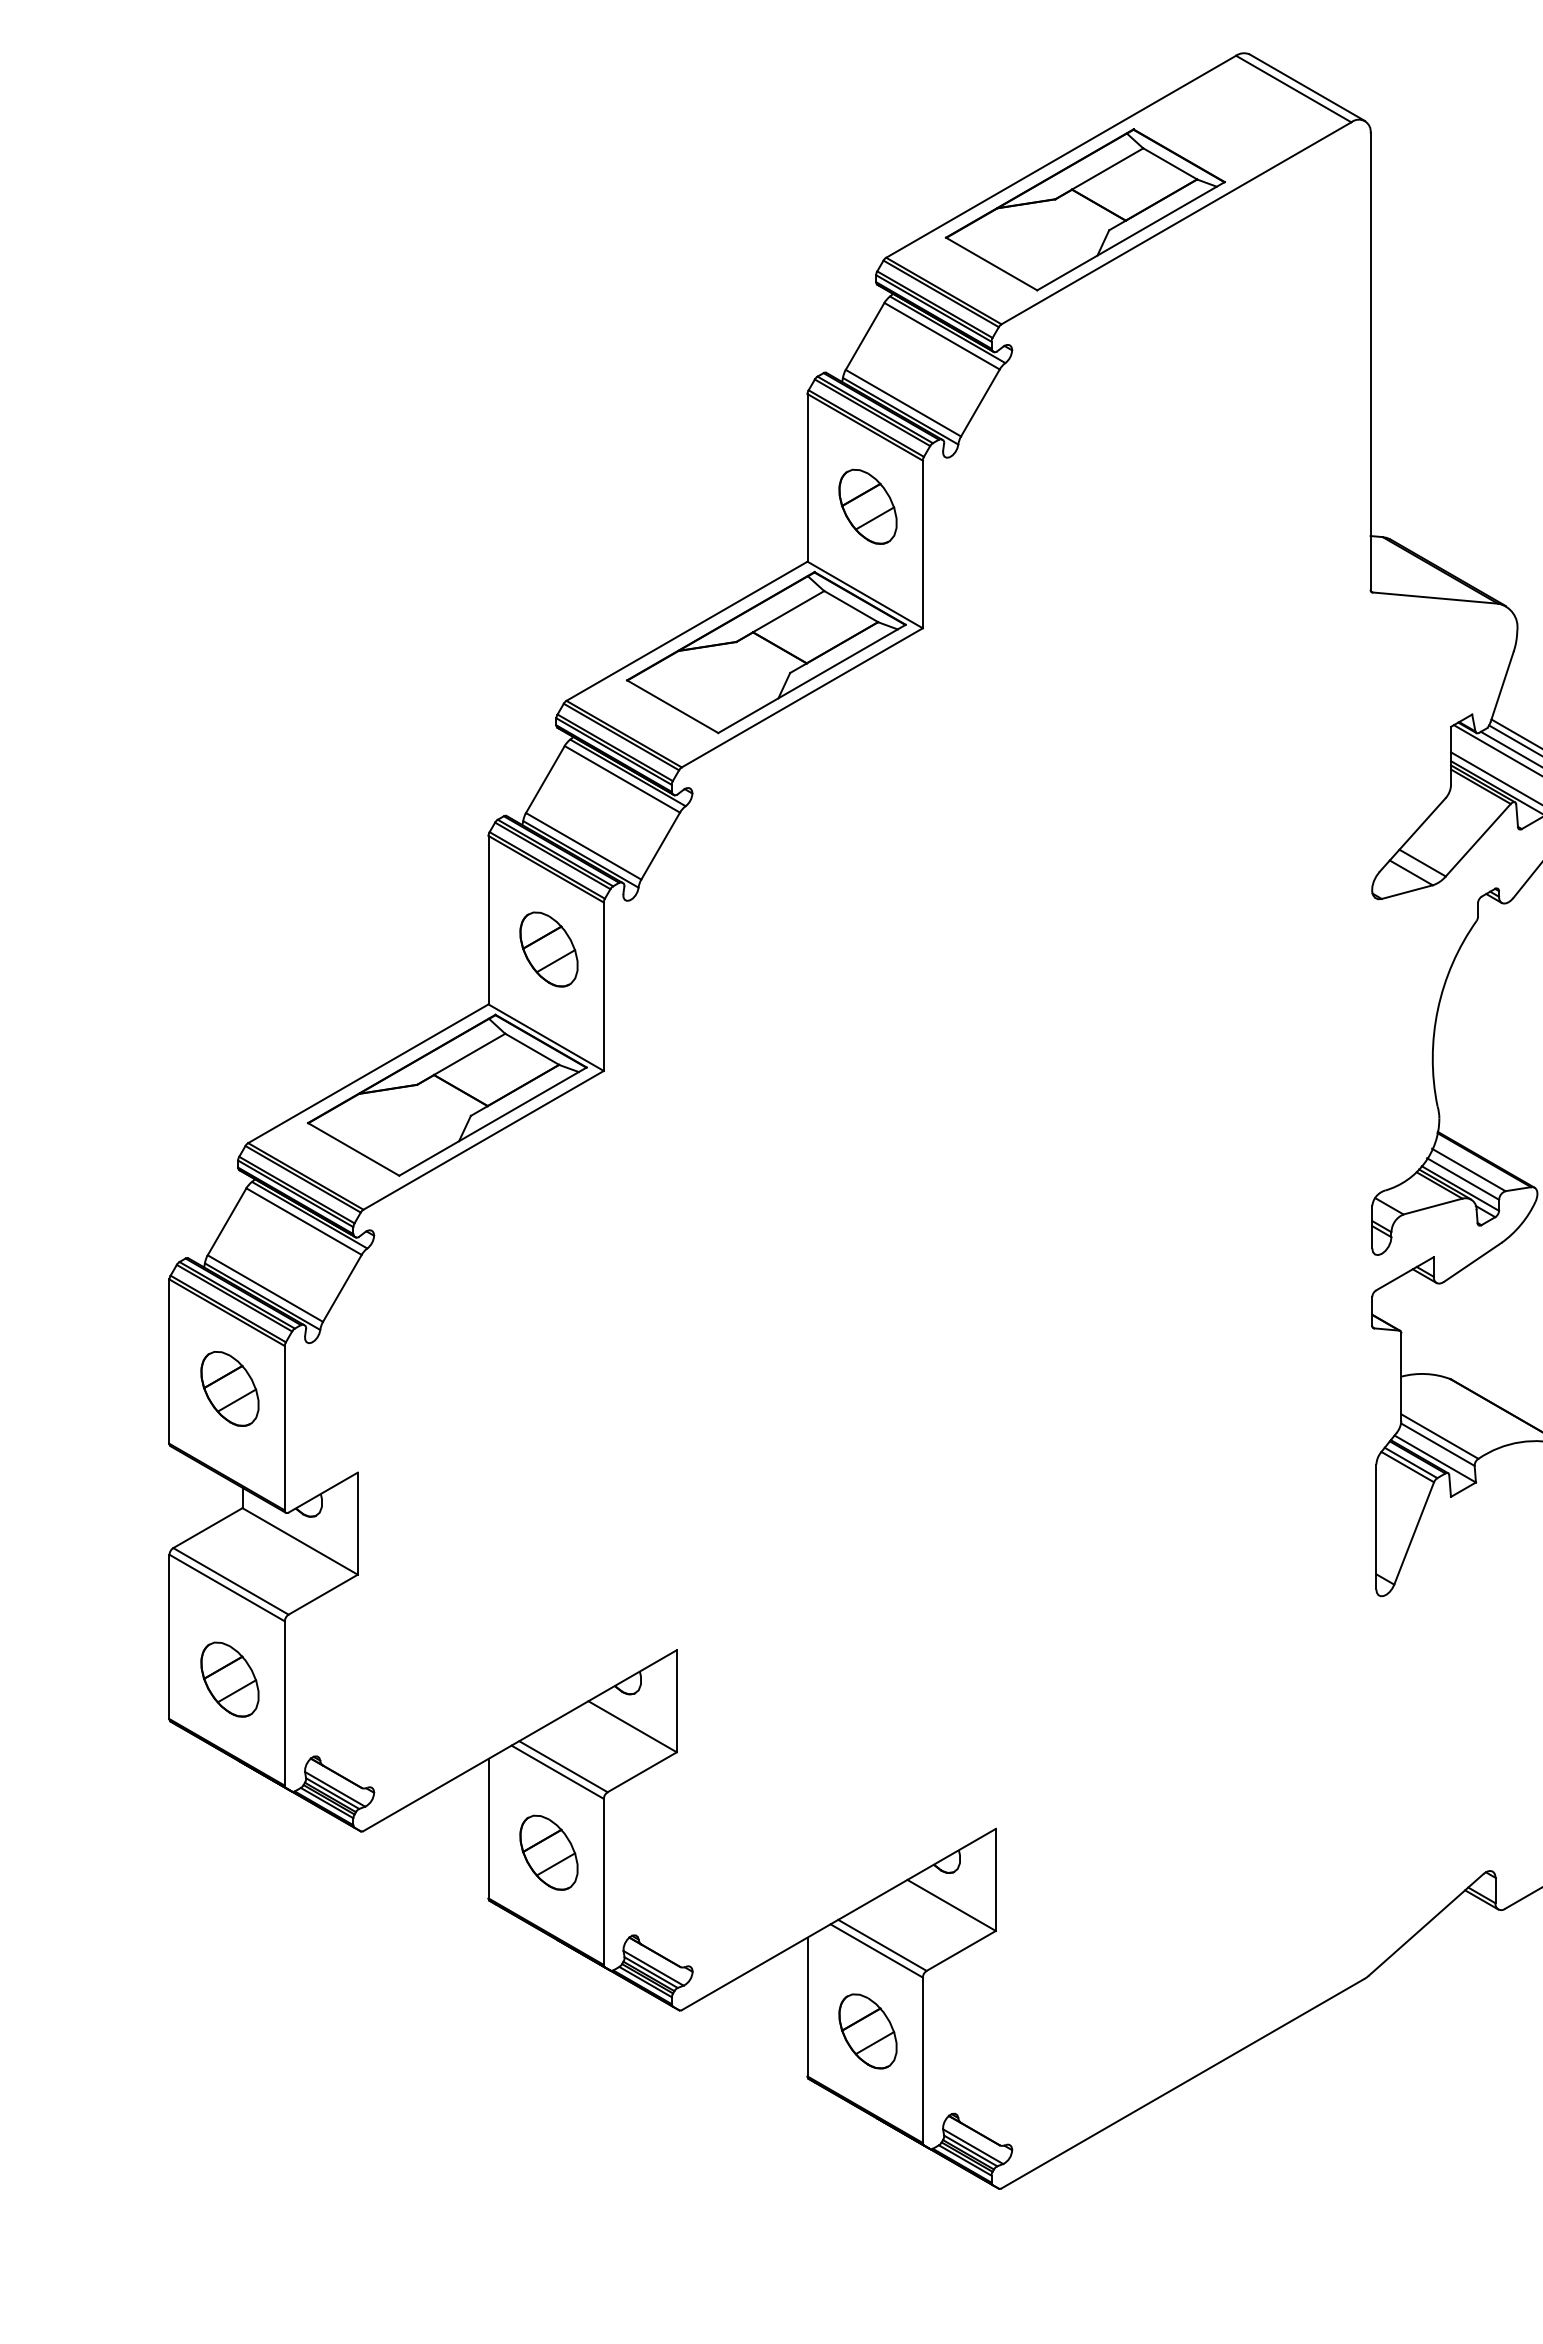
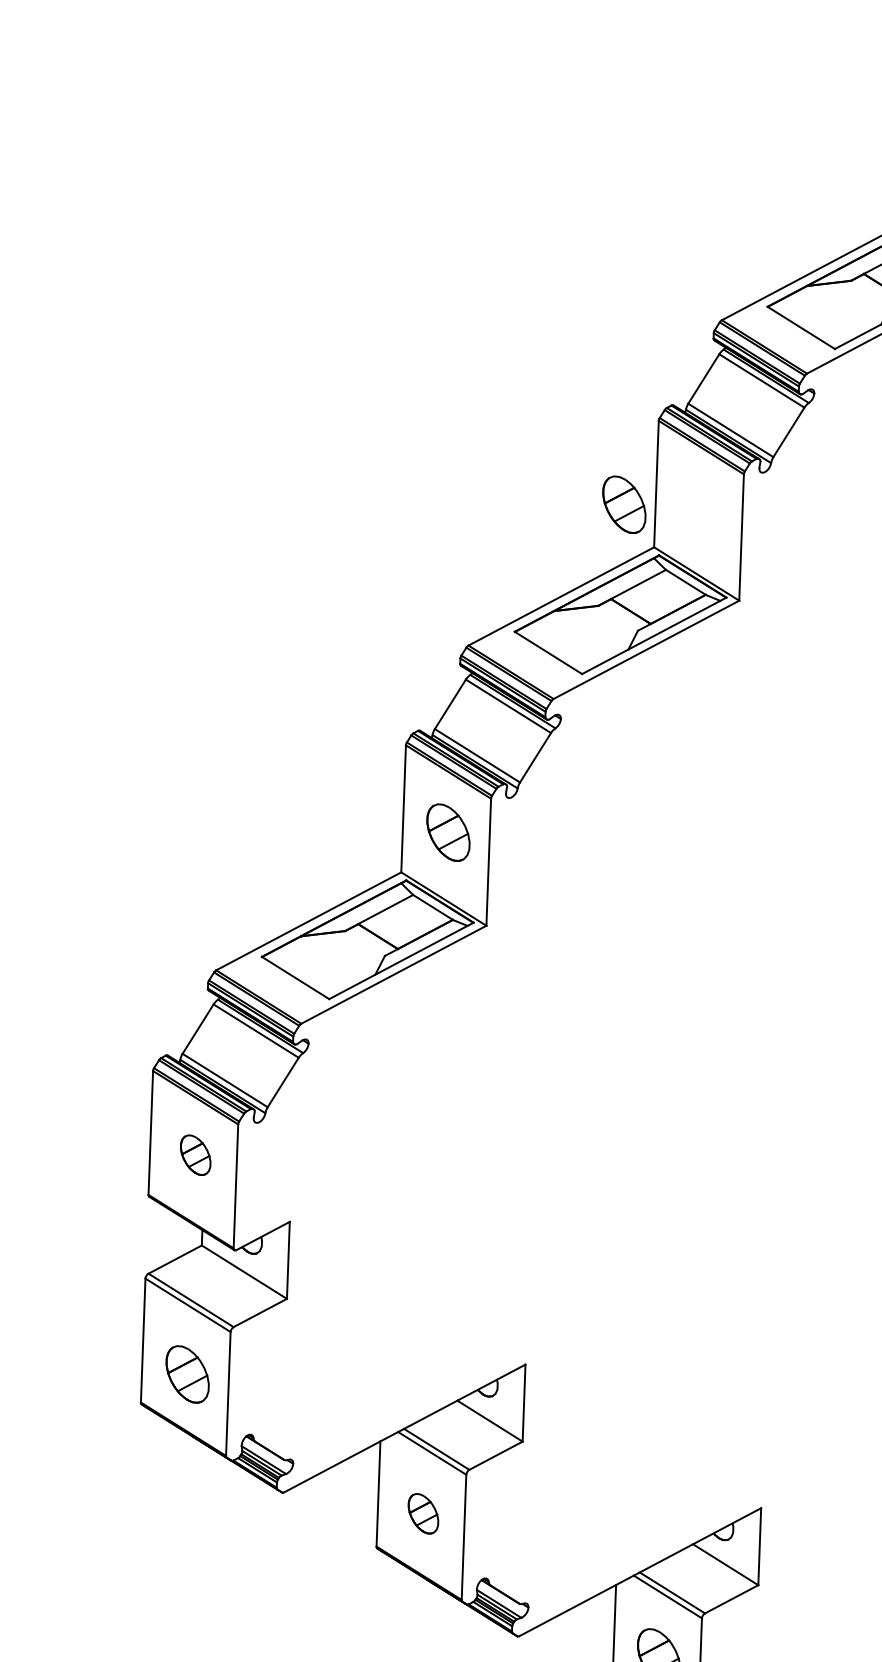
part: (867, 506) -> (623, 504), moved
part: (229, 1388) -> (195, 1154), size x0.7
part: (548, 1852) -> (423, 1513), size x0.7

